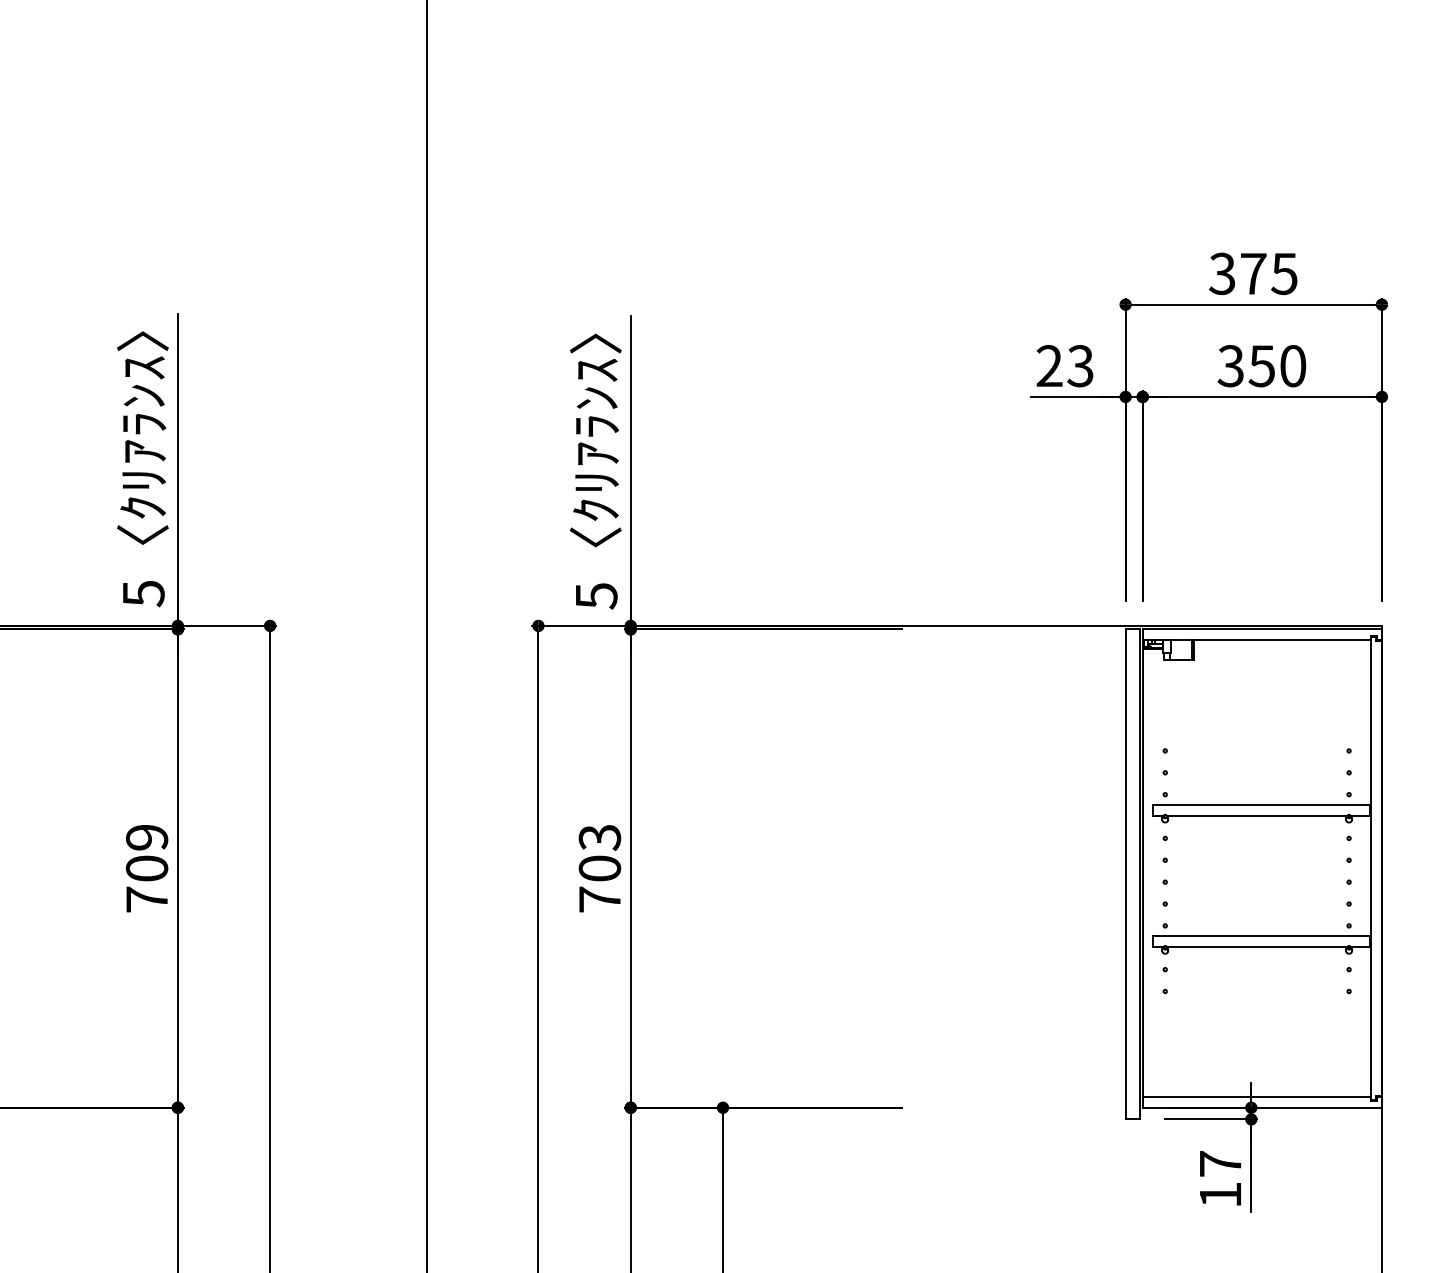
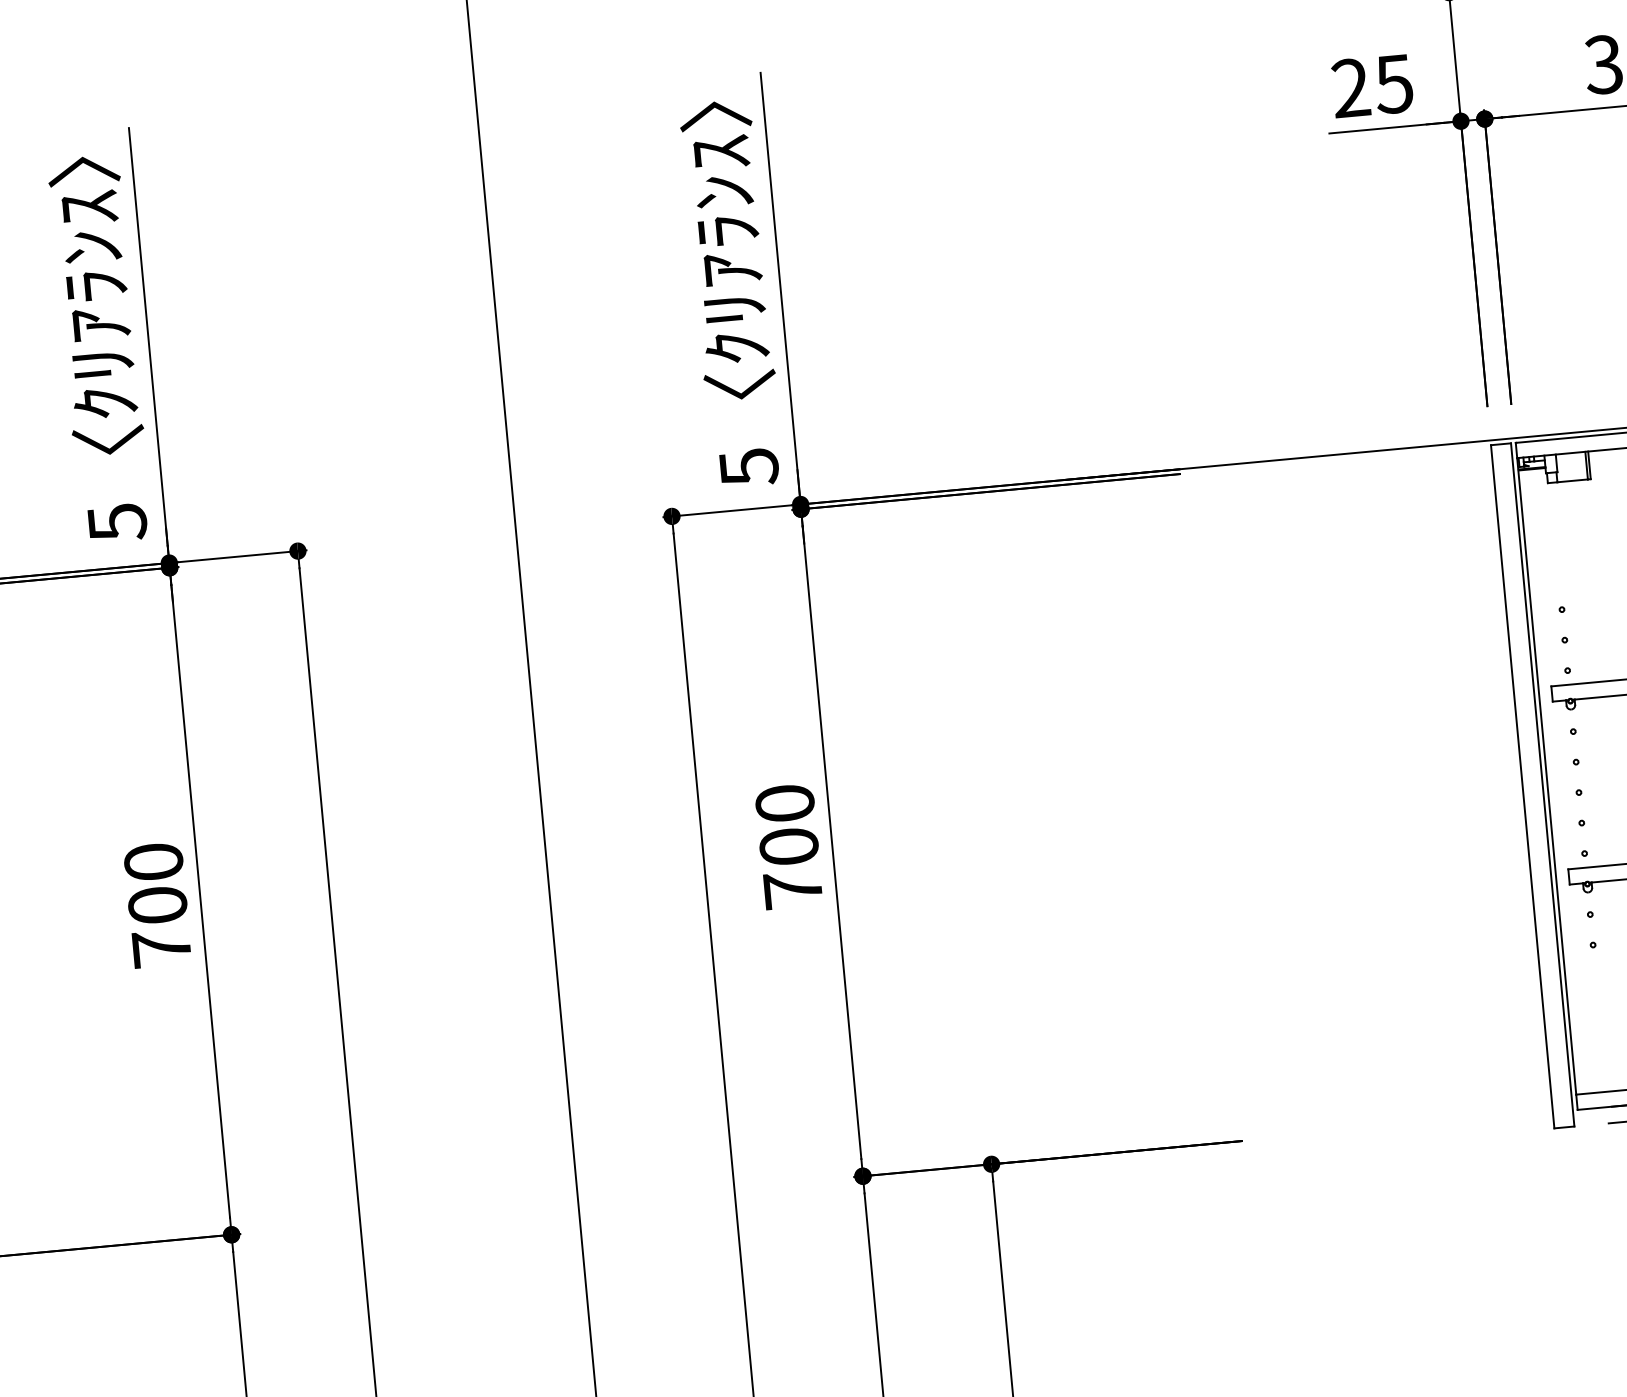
text: (1080, 365) -> (1394, 83), 23 -> 25
text: (147, 837) -> (154, 861), 709 -> 700
text: (599, 837) -> (784, 803), 703 -> 700

